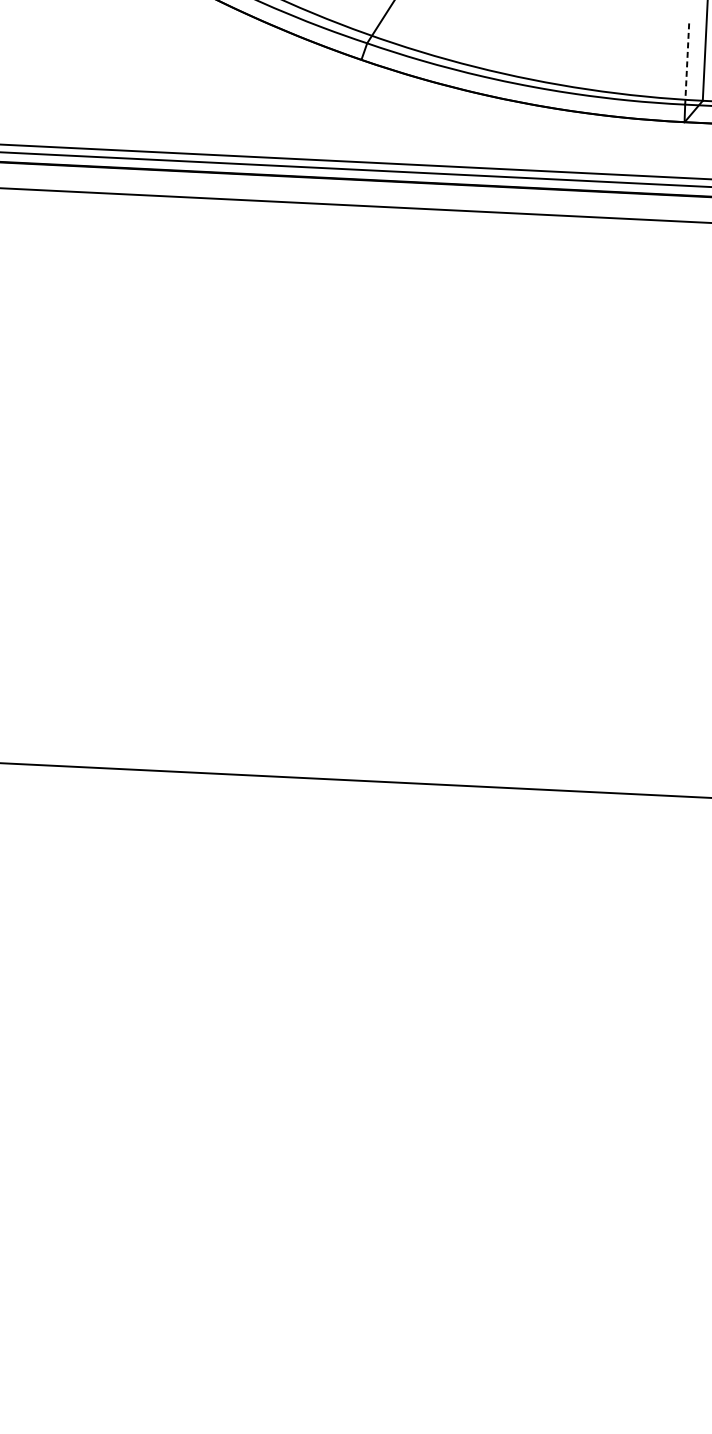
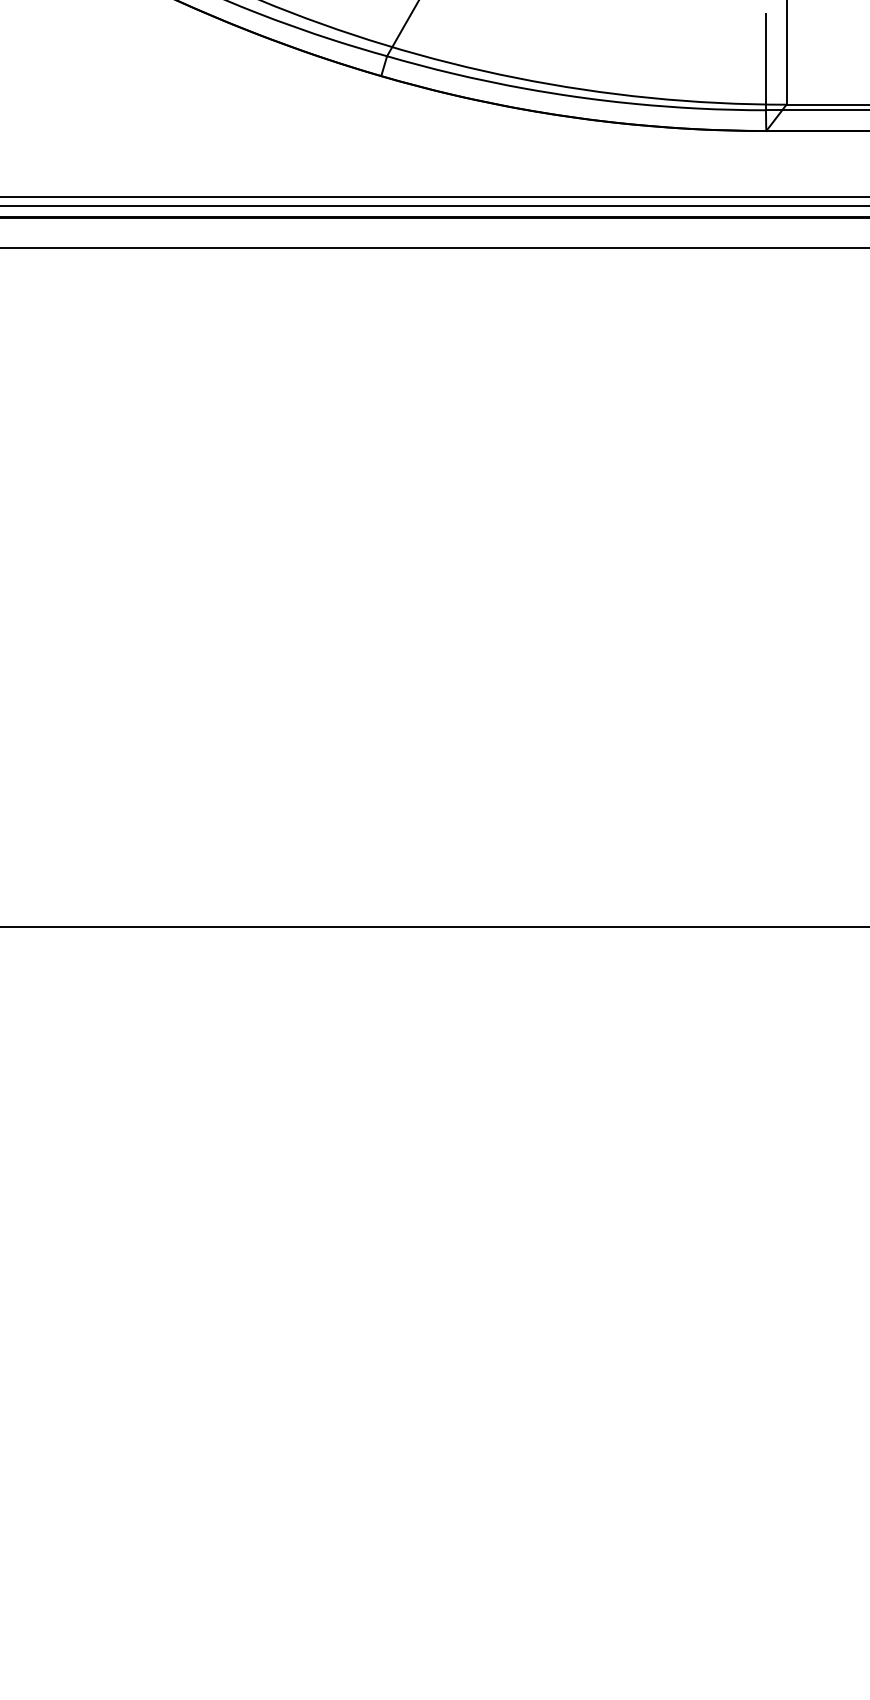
line: (686, 64) -> (765, 62), dashed -> solid

